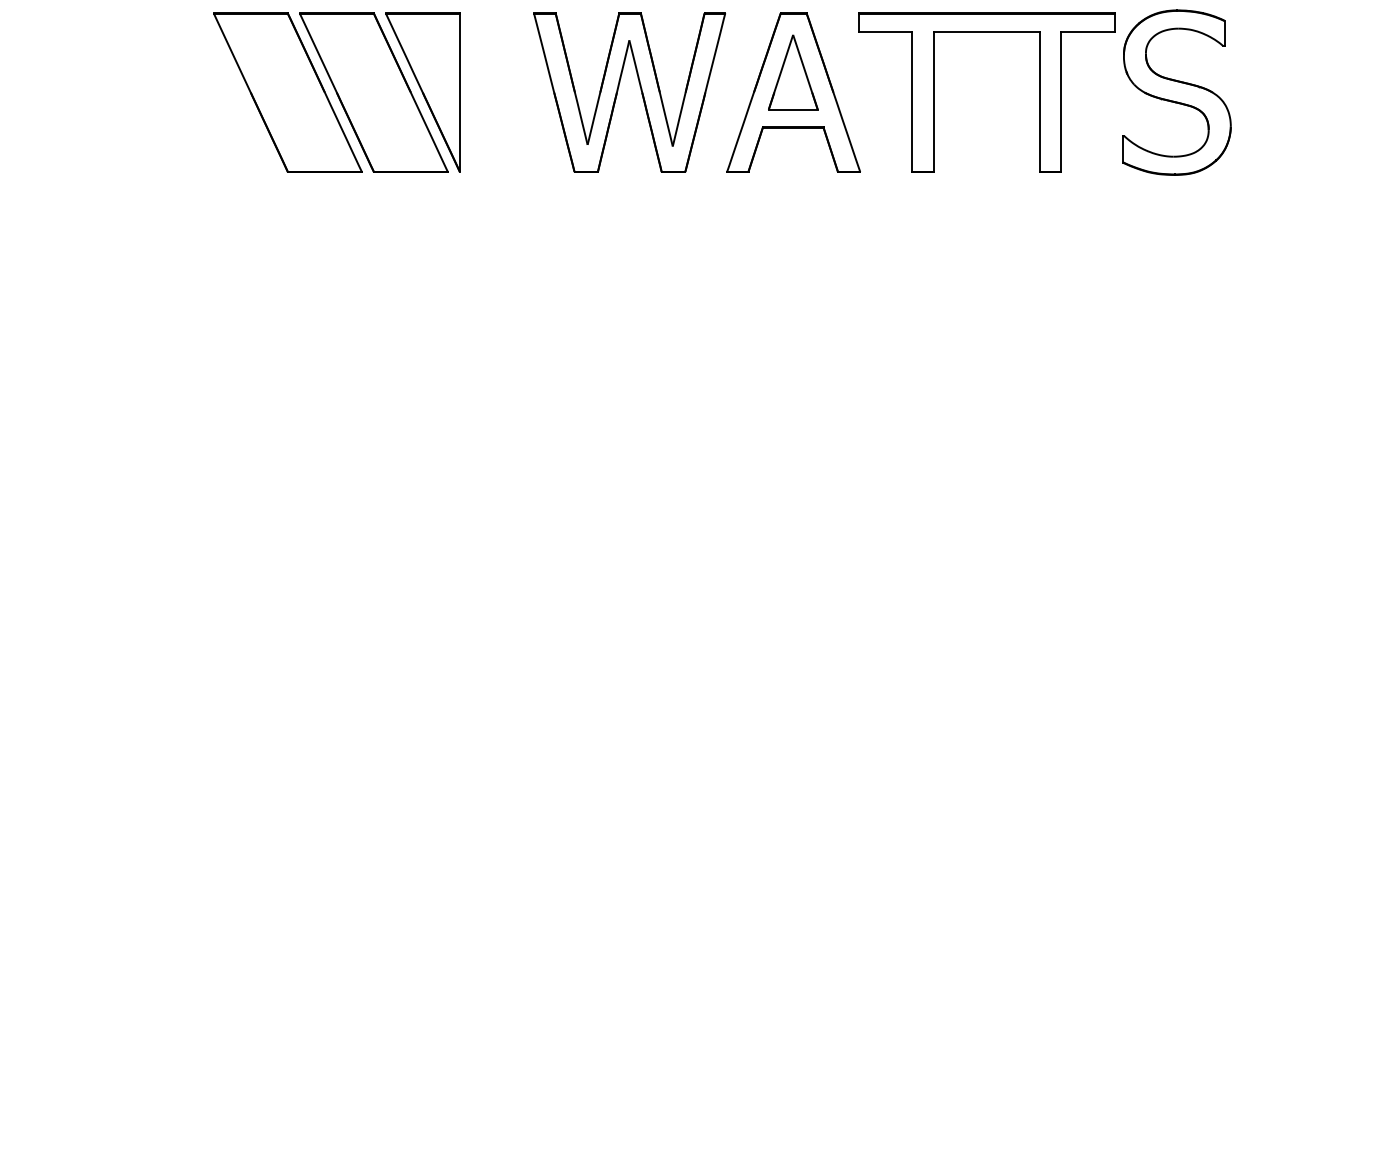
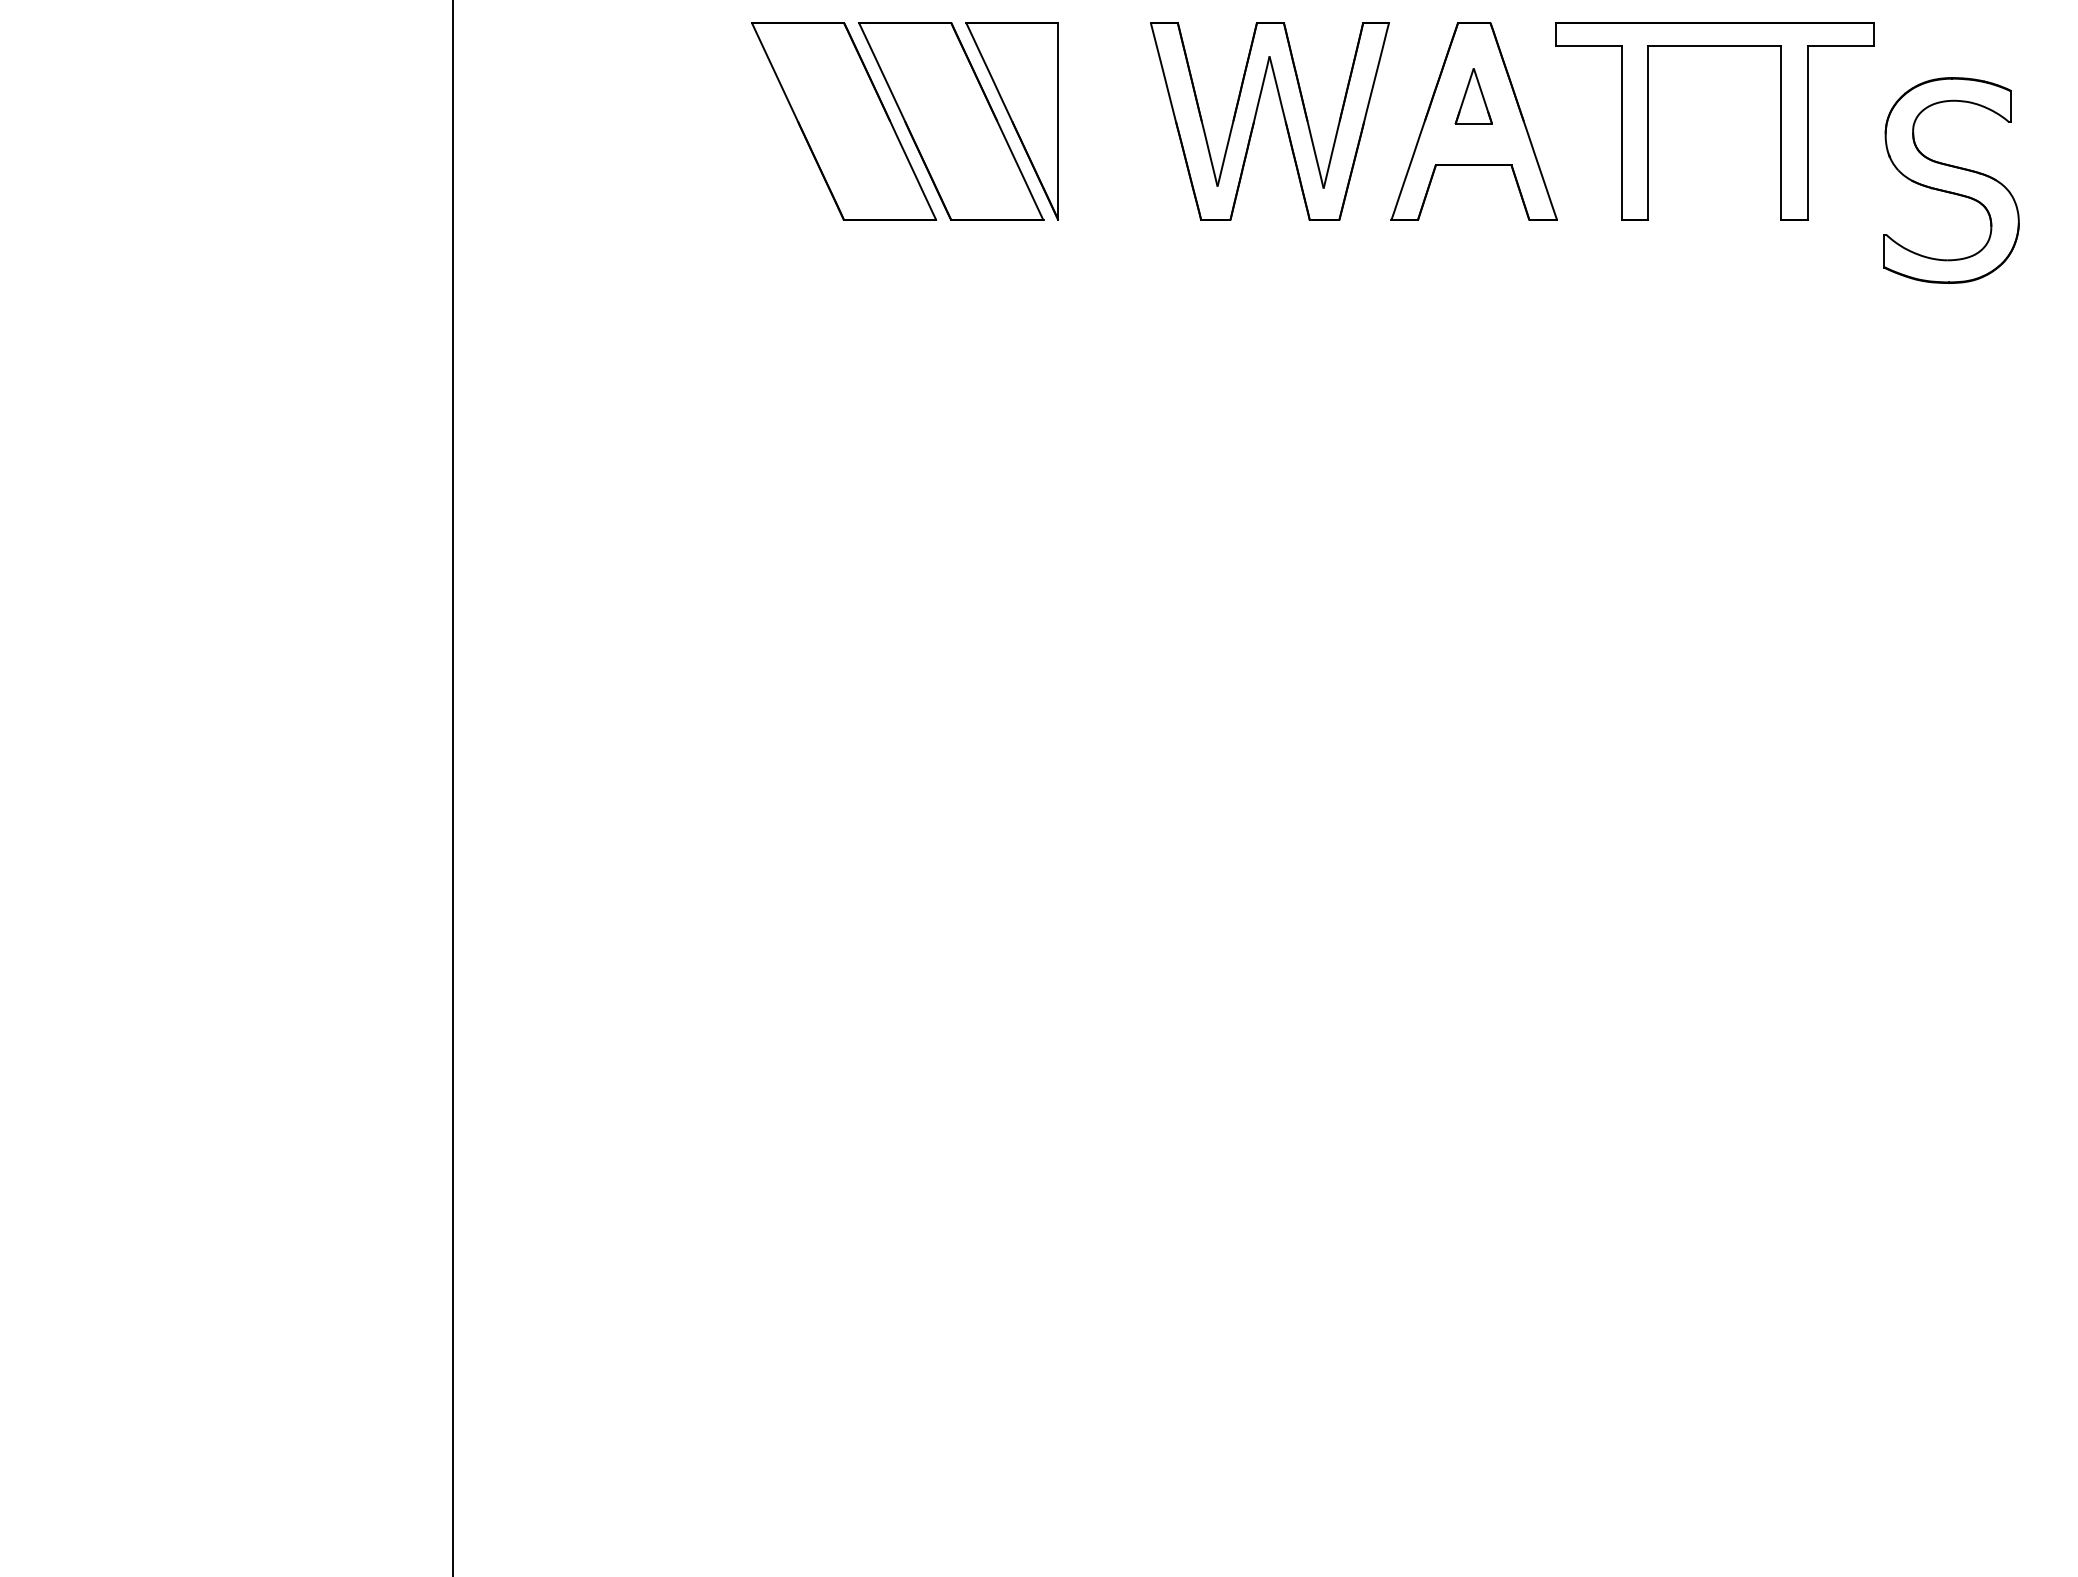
part: (793, 72) -> (1473, 96), size x0.6
part: (1176, 92) -> (1951, 180), moved

